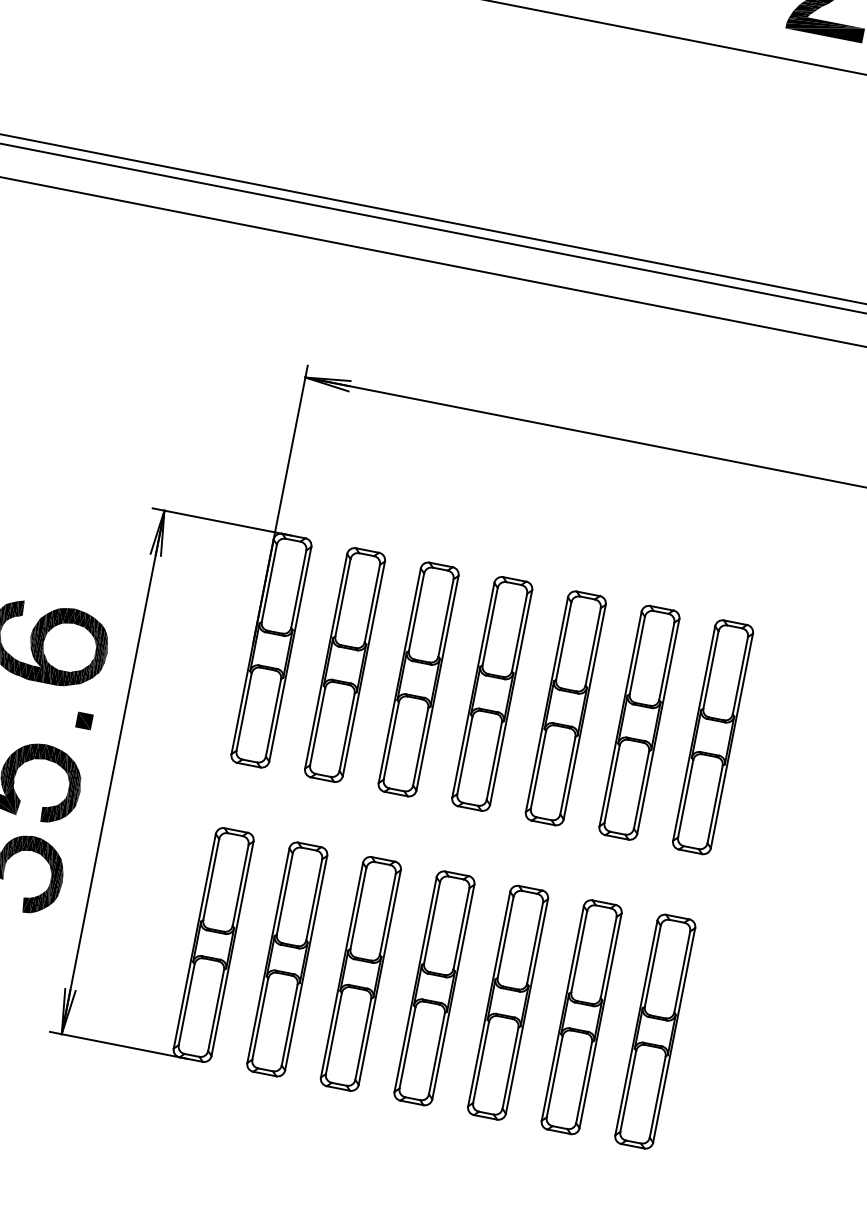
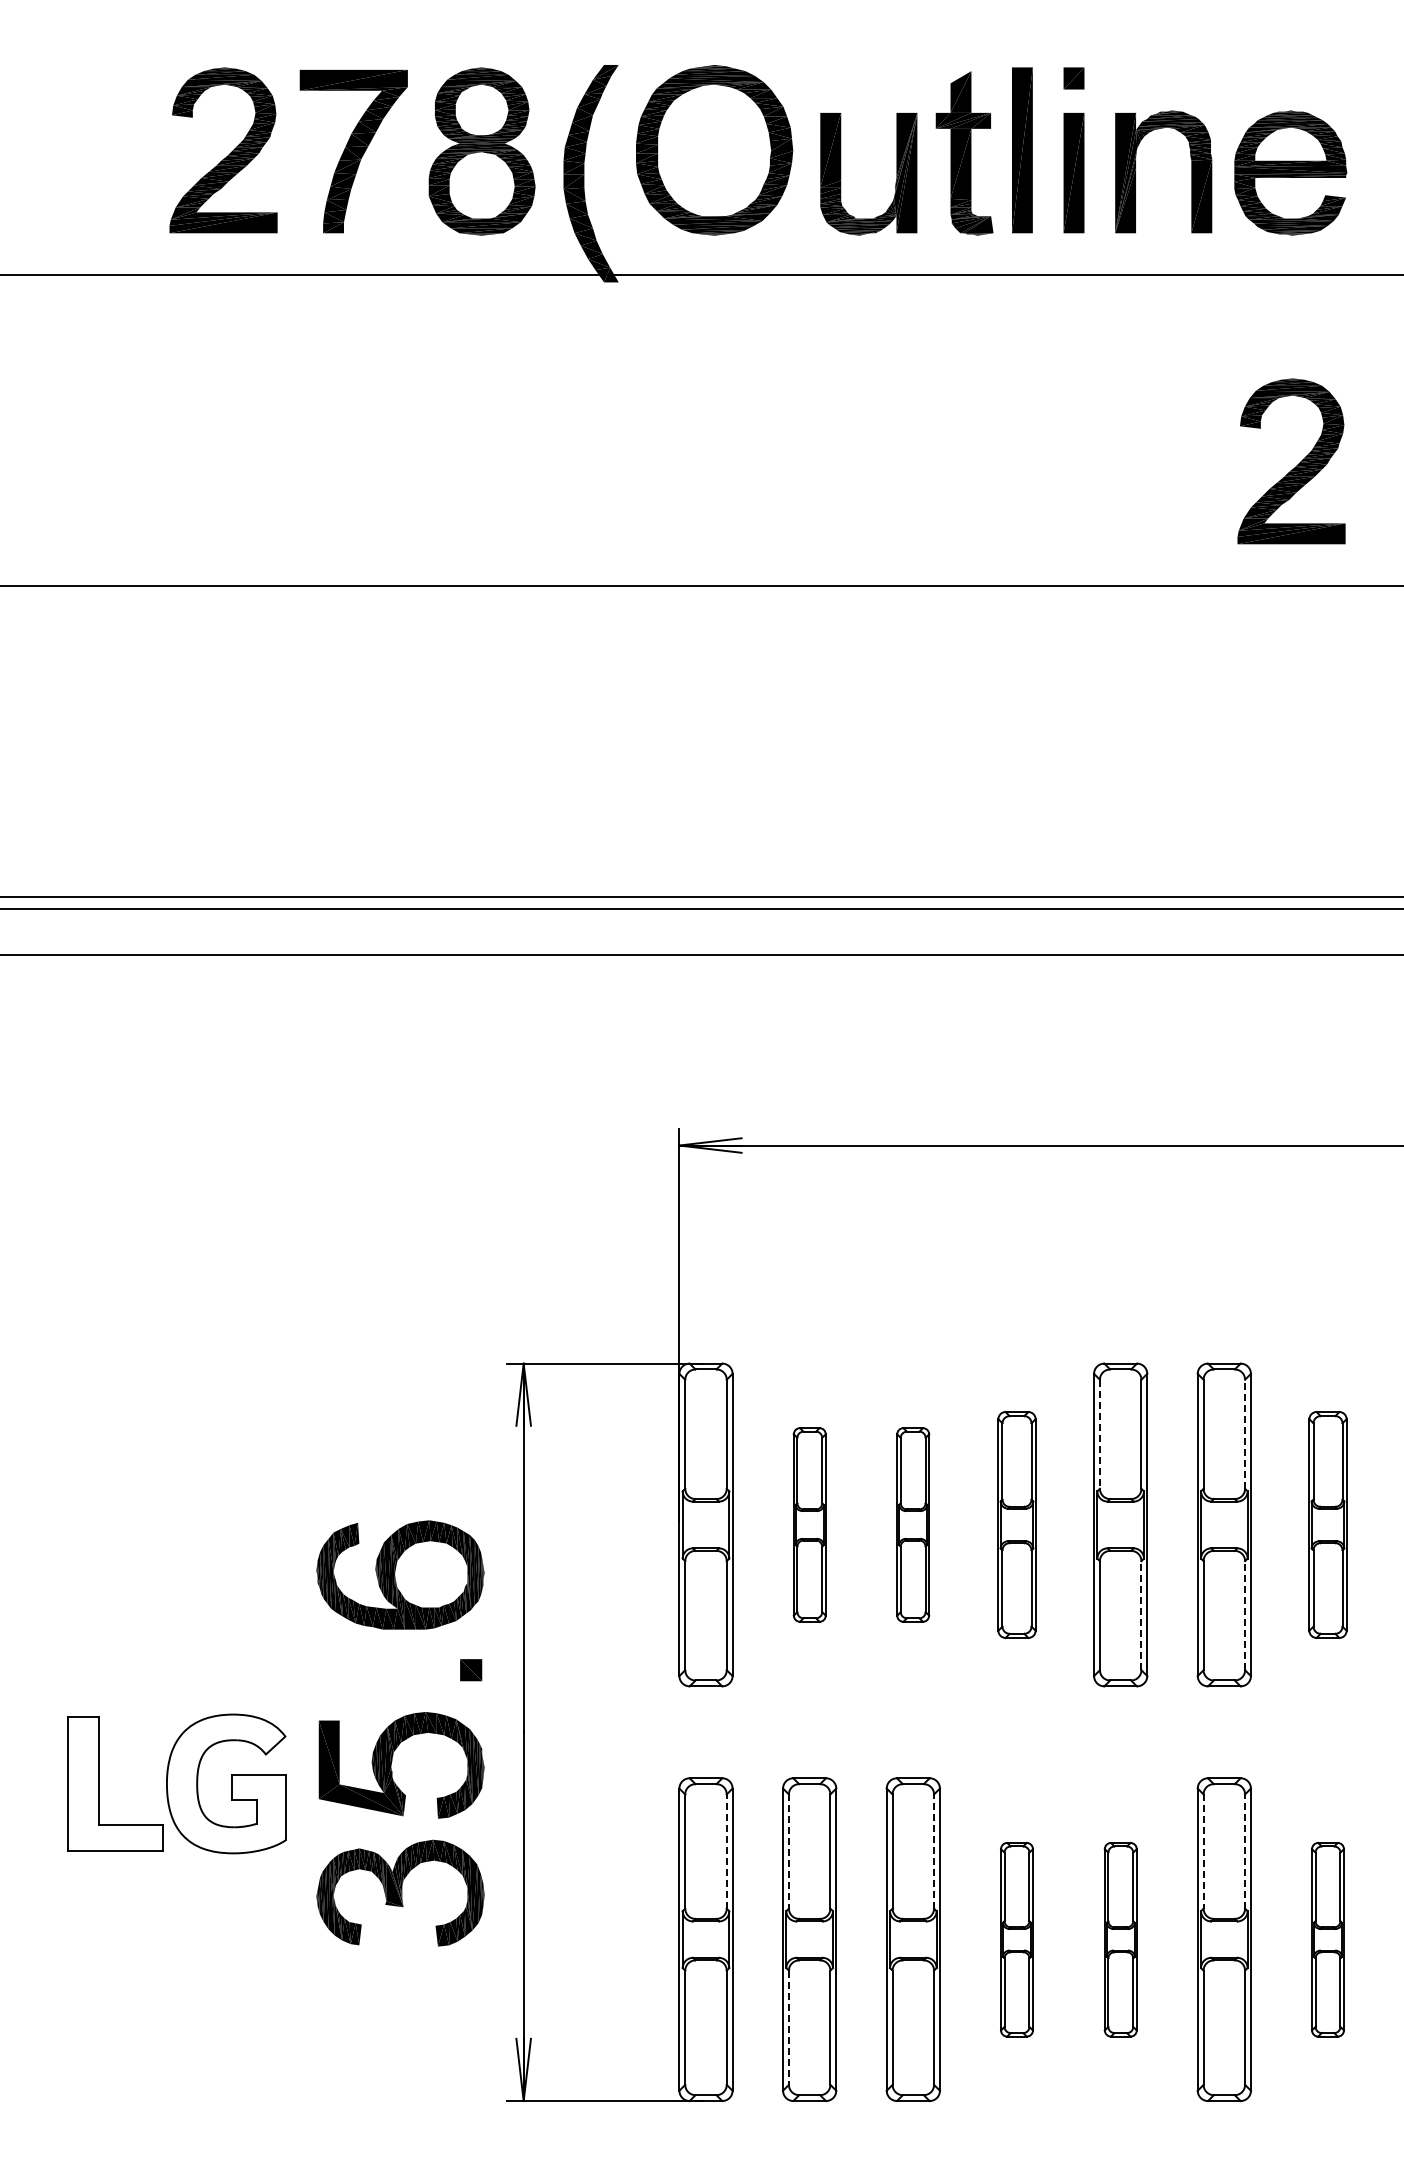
line: (563, 641) -> (1099, 1434), solid -> dashed
line: (667, 661) -> (1245, 1434), solid -> dashed
part: (344, 664) -> (809, 1524), size x0.6
part: (418, 679) -> (912, 1524), size x0.6
part: (491, 693) -> (1016, 1524), size x0.7
part: (712, 736) -> (1327, 1524), size x0.7
line: (568, 775) -> (1141, 1615), solid -> dashed
line: (641, 790) -> (1245, 1615), solid -> dashed
line: (240, 885) -> (726, 1851), solid -> dashed
line: (284, 894) -> (788, 1852), solid -> dashed
line: (388, 914) -> (934, 1851), solid -> dashed
line: (579, 952) -> (1203, 1852), solid -> dashed
line: (608, 957) -> (1245, 1851), solid -> dashed
part: (434, 988) -> (1016, 1939), size x0.6
part: (507, 1002) -> (1120, 1939), size x0.6
line: (259, 1019) -> (788, 2028), solid -> dashed
part: (654, 1031) -> (1327, 1939), size x0.6

